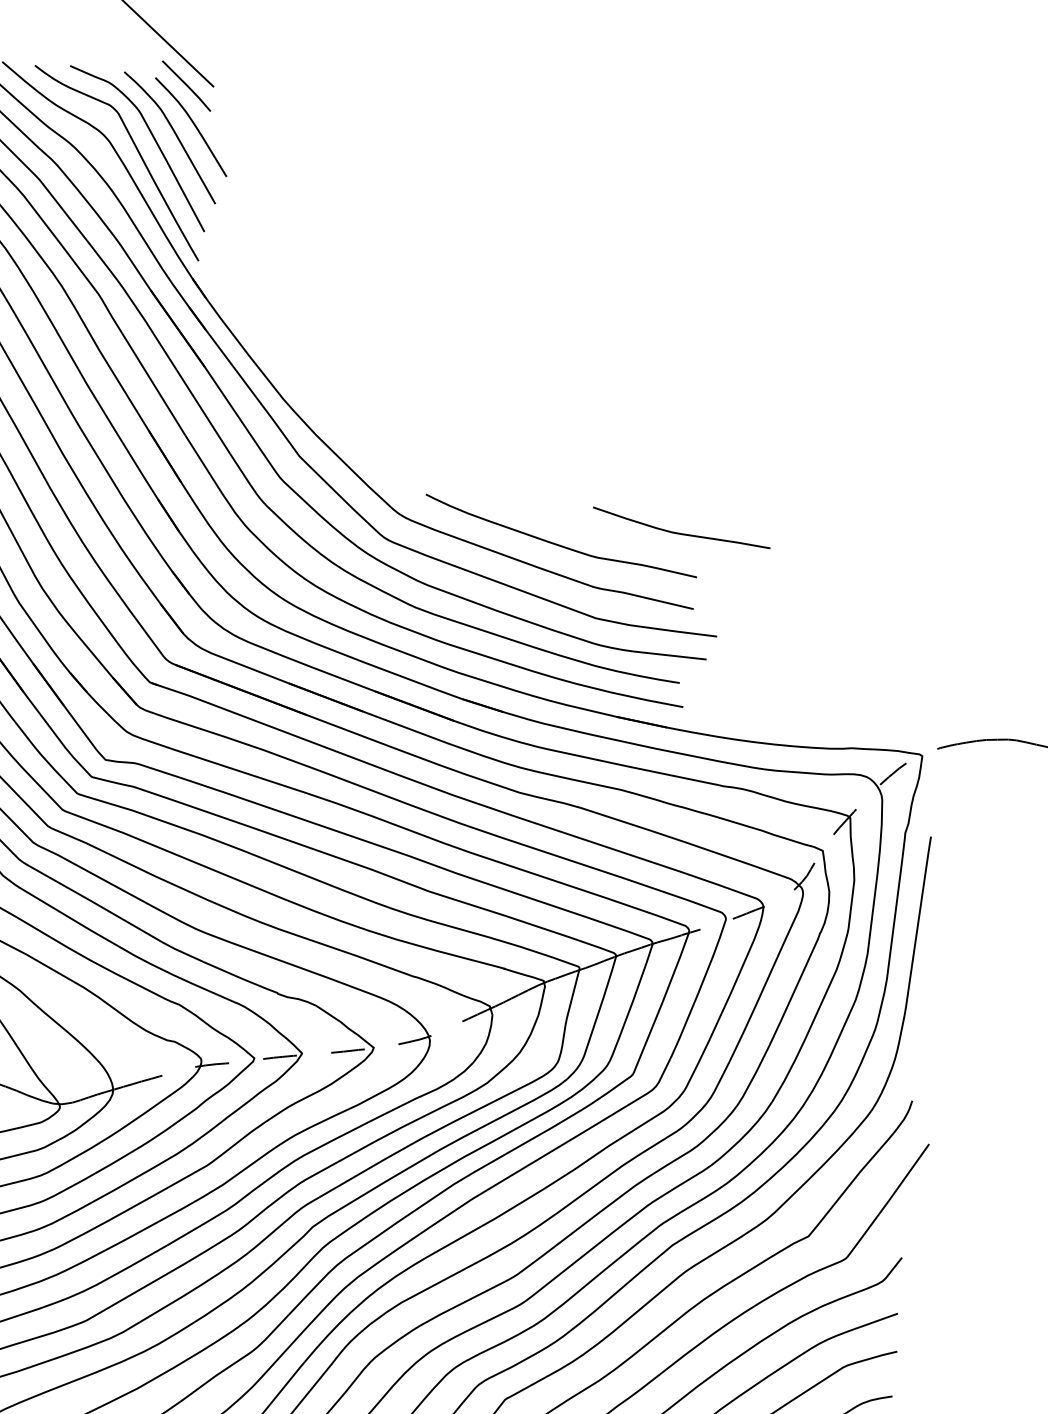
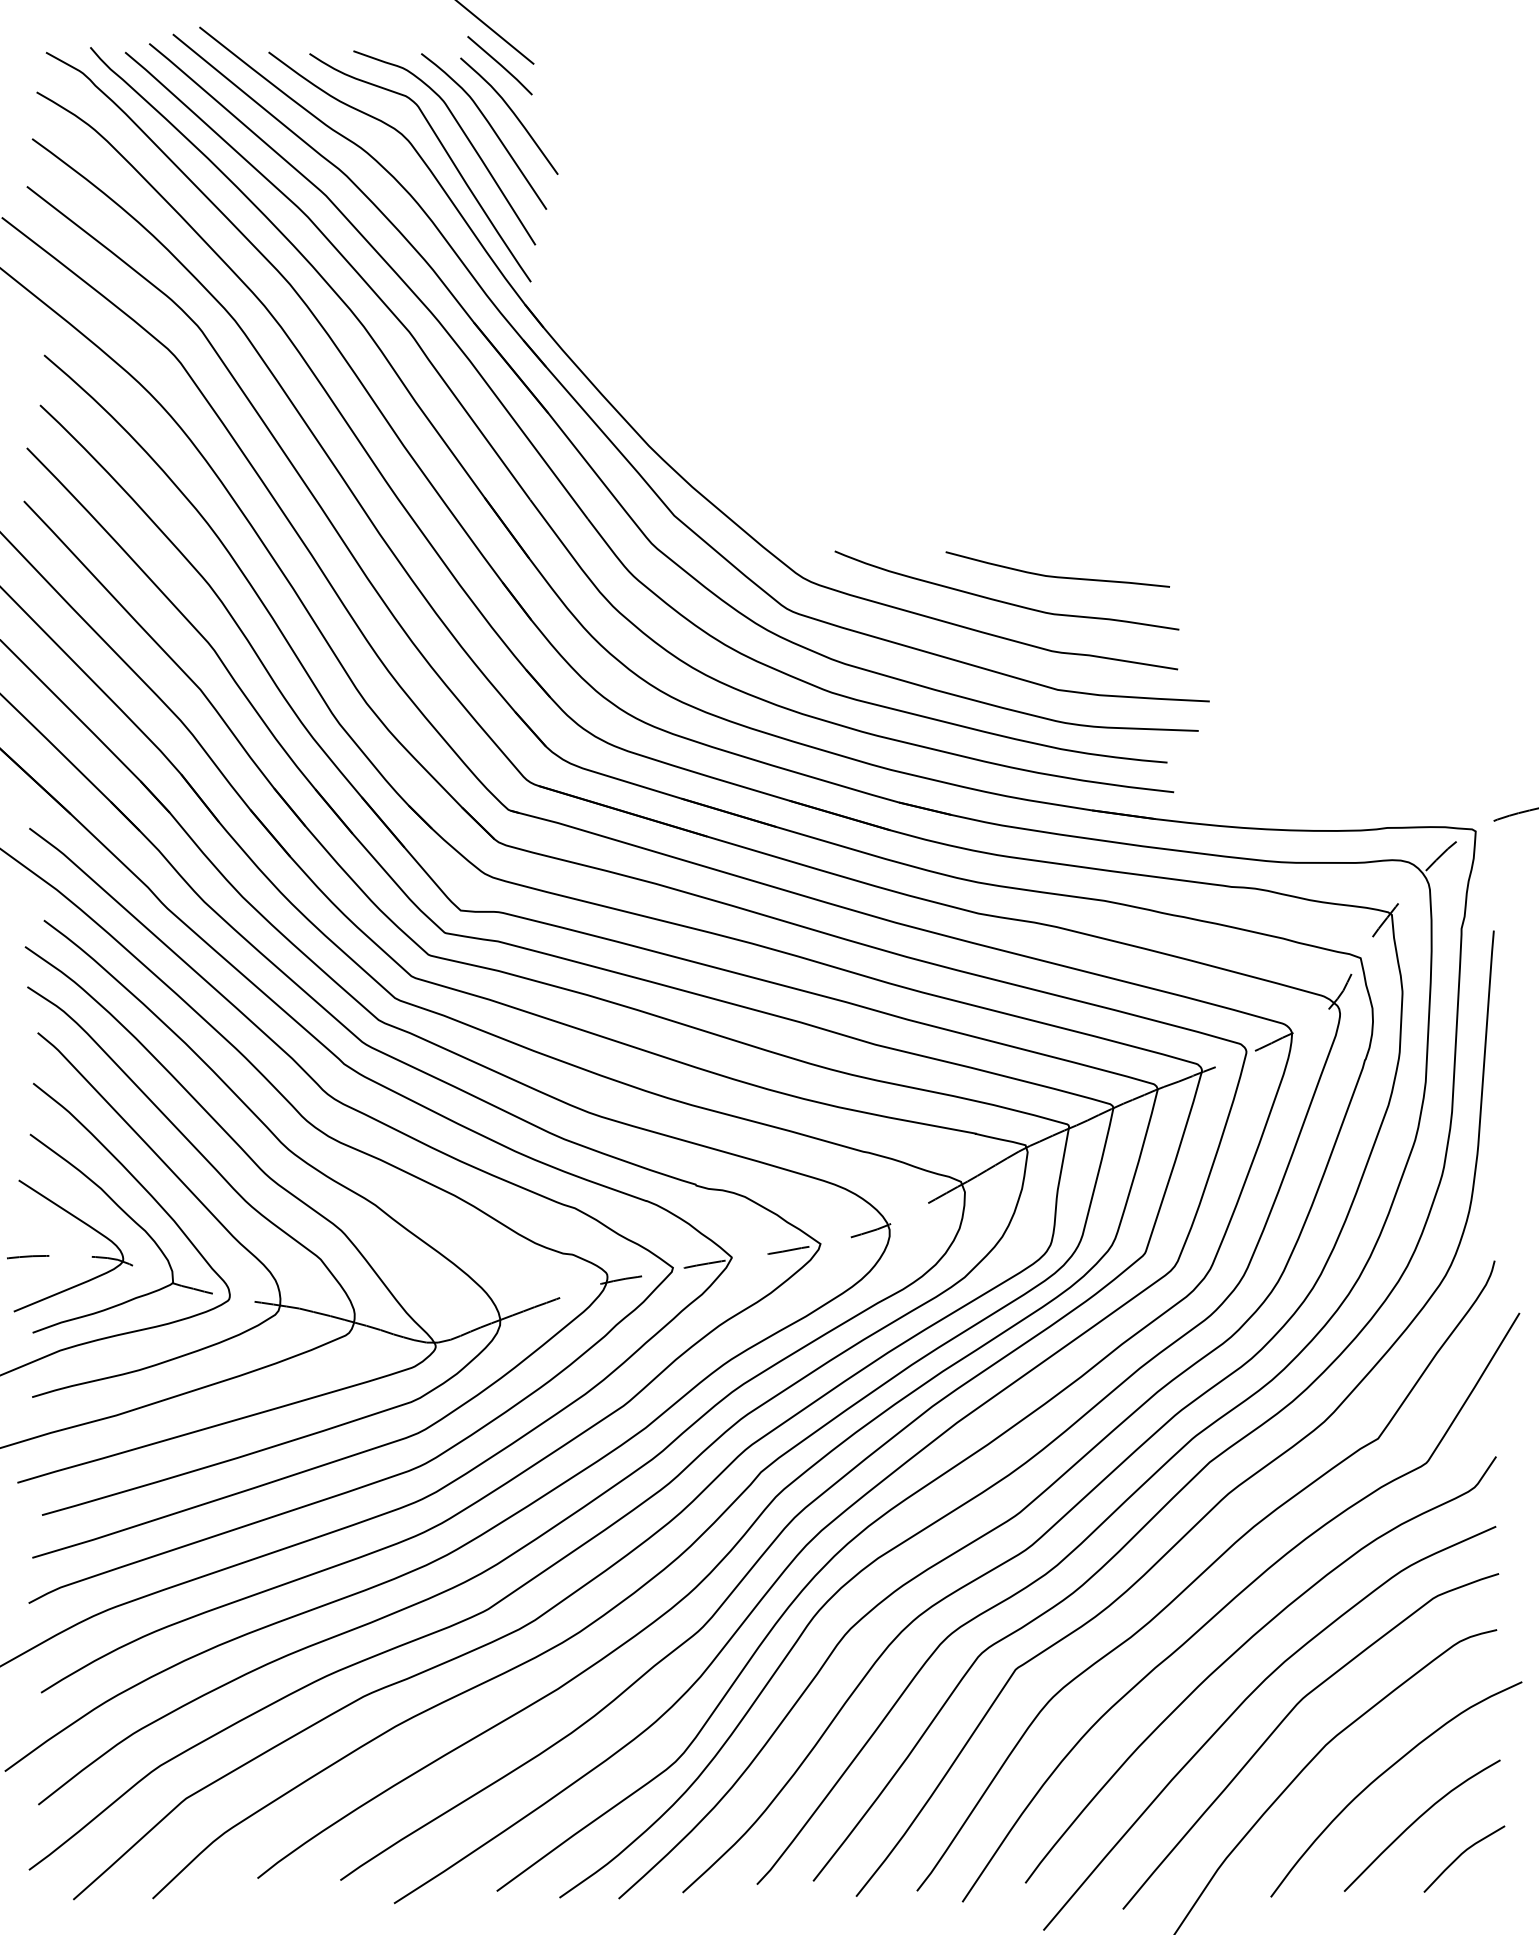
curve: (681, 533) -> (1057, 576), moved

